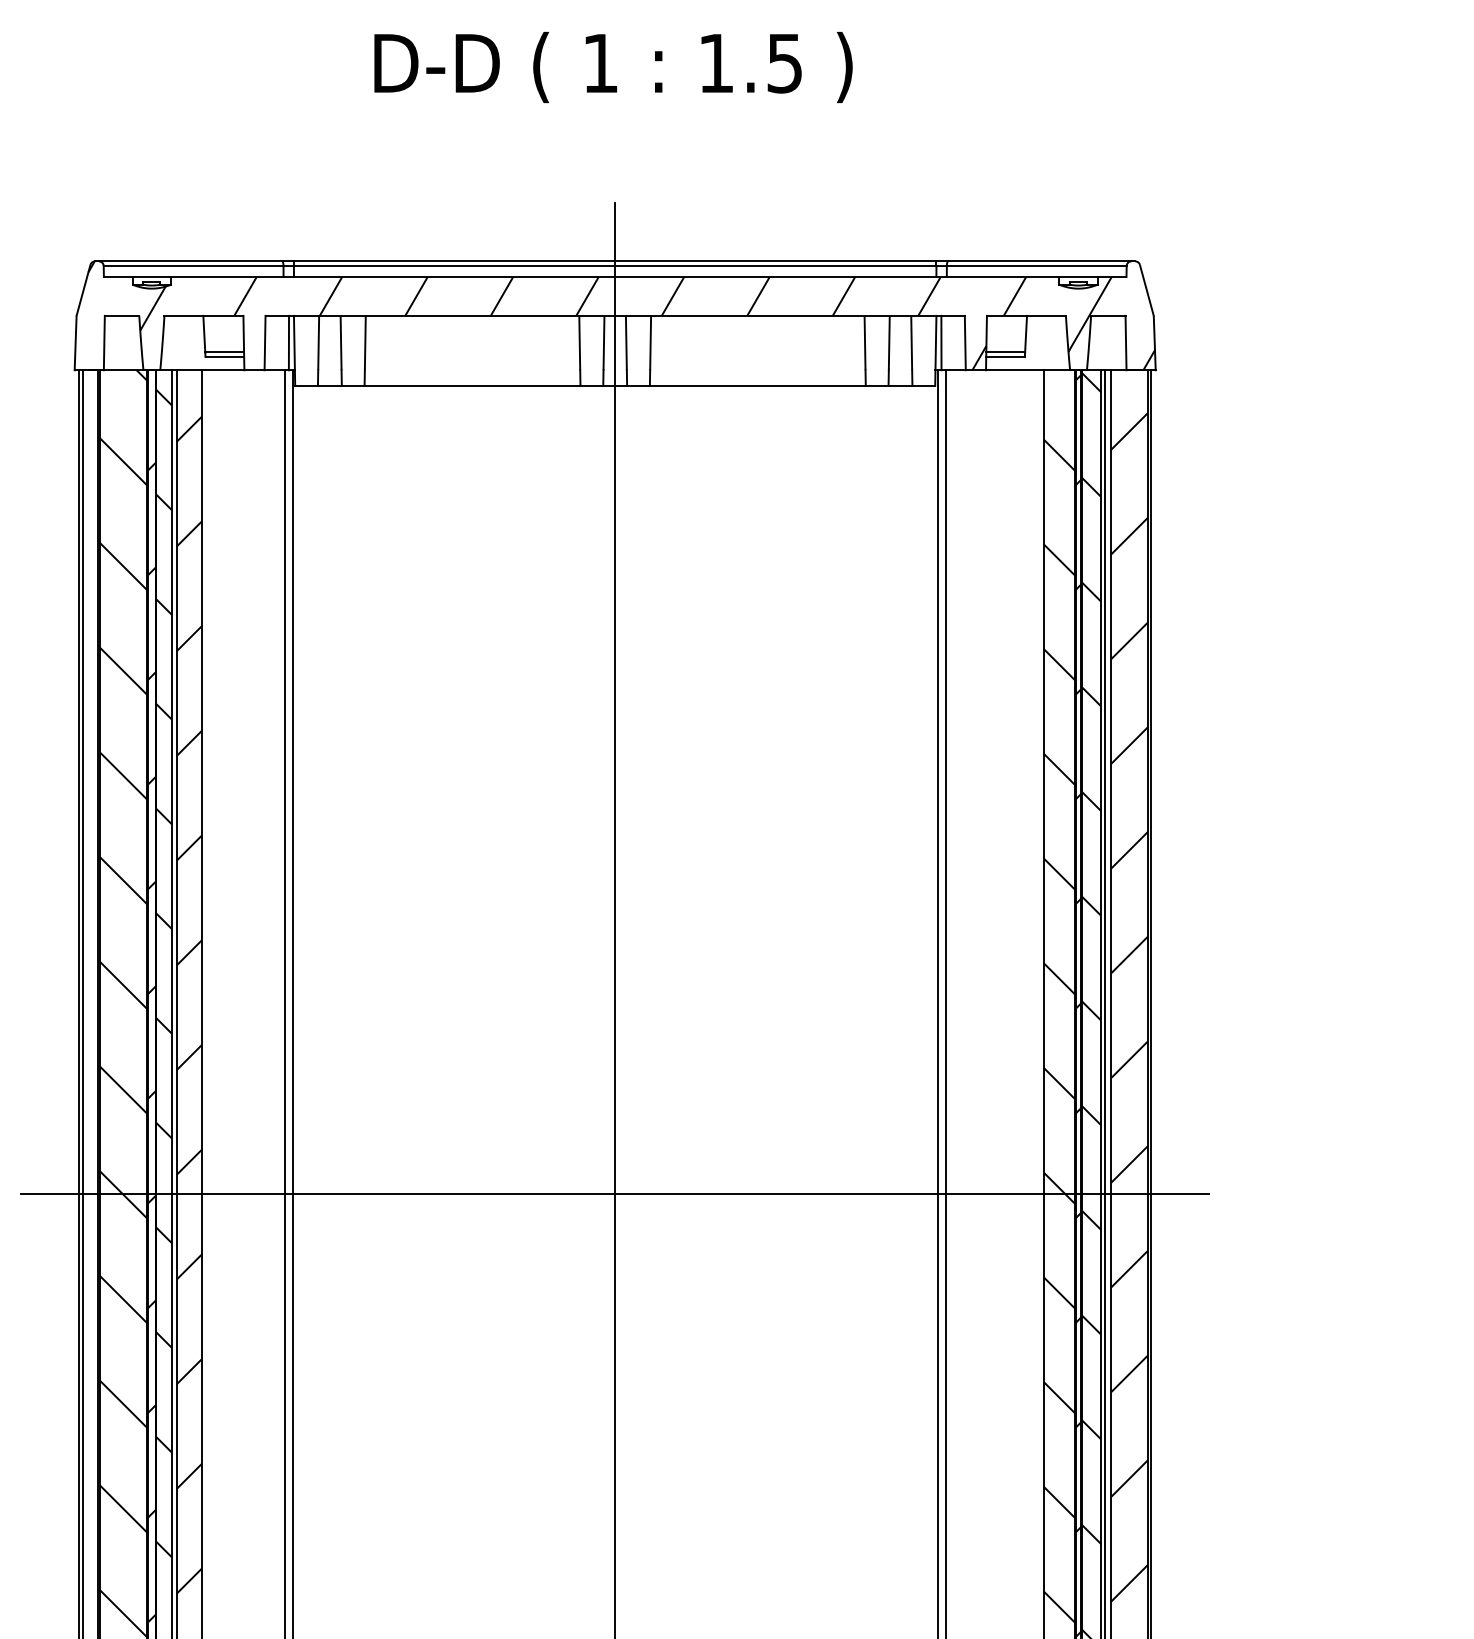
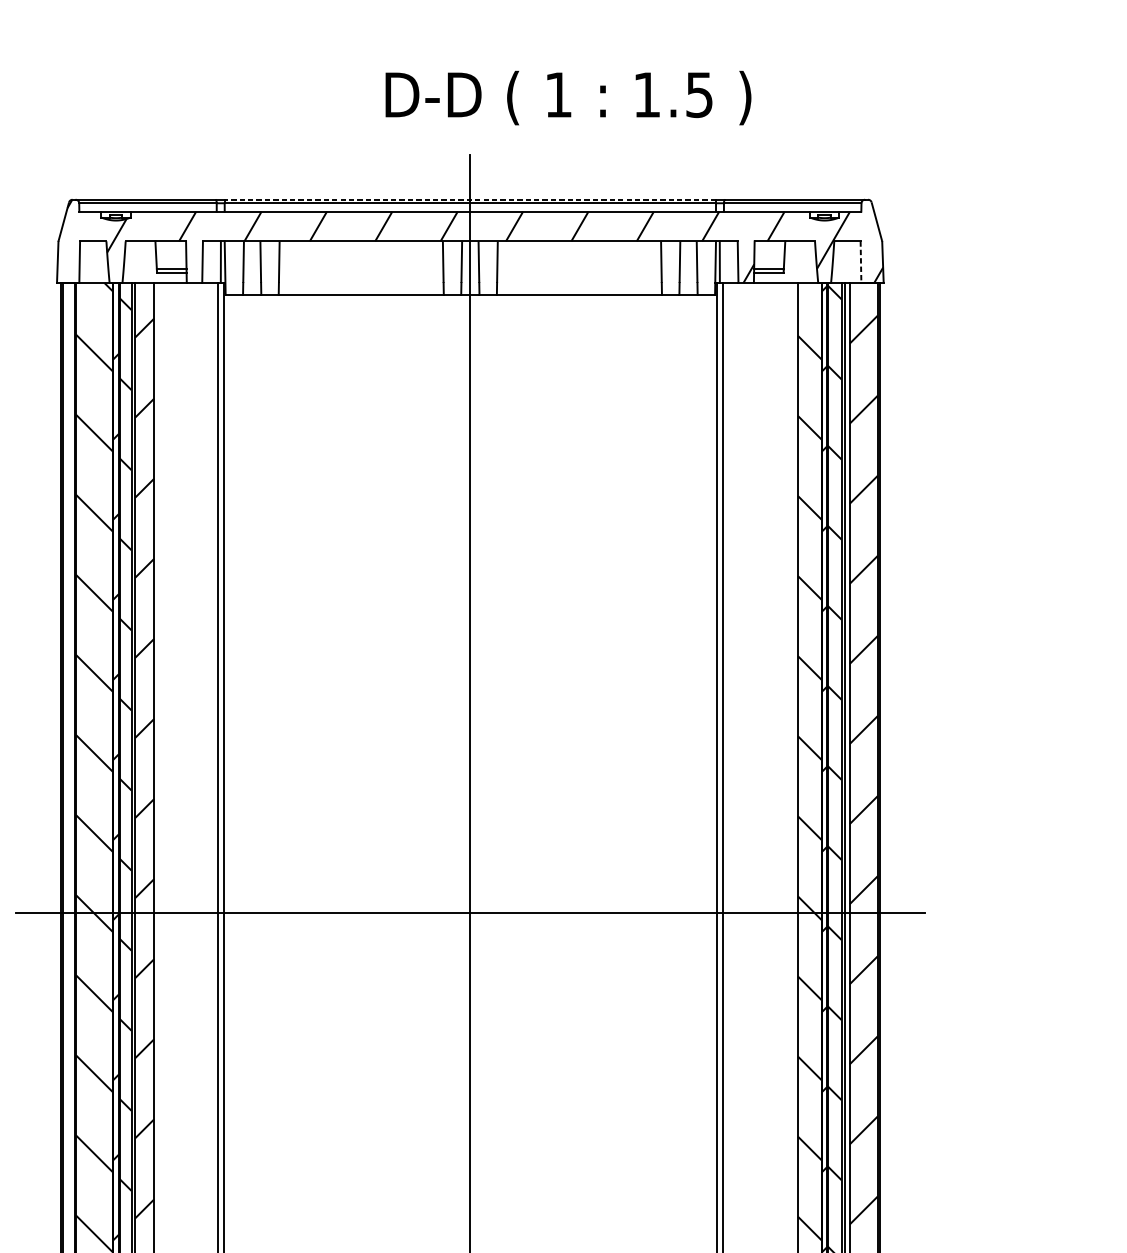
text: (613, 67) -> (568, 98), moved
line: (614, 261) -> (469, 199), solid -> dashed
line: (1126, 343) -> (861, 262), solid -> dashed

